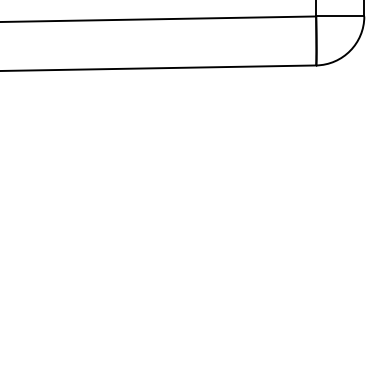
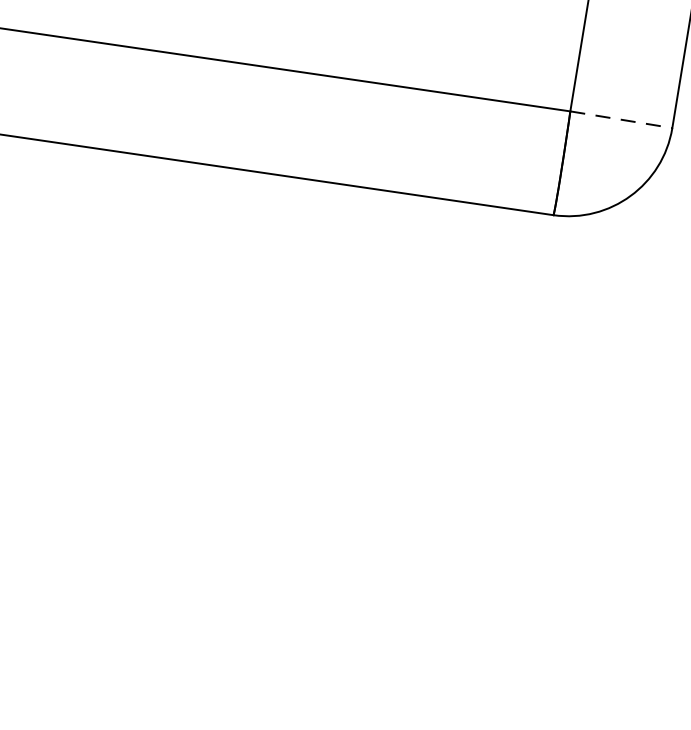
line: (340, 16) -> (621, 119), solid -> dashed

